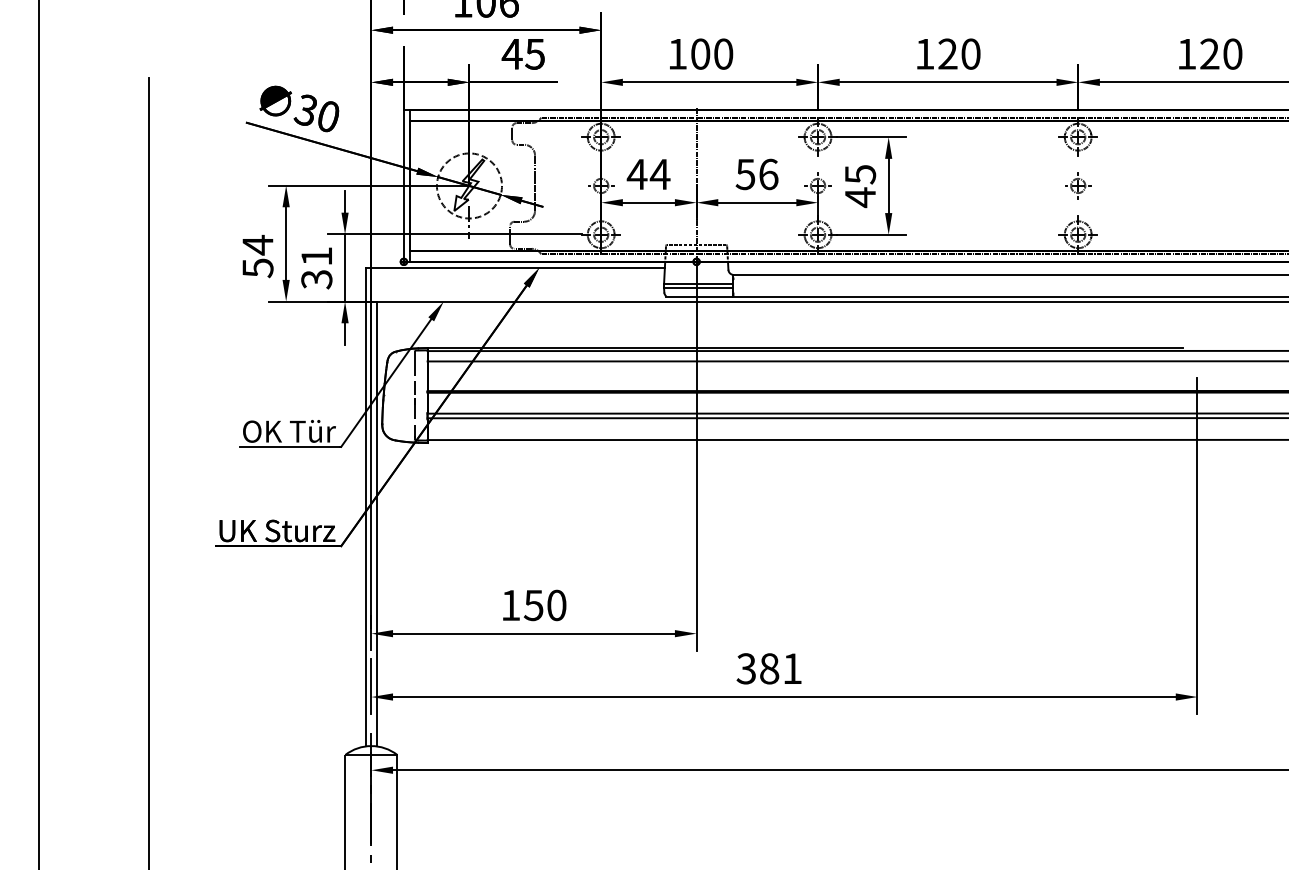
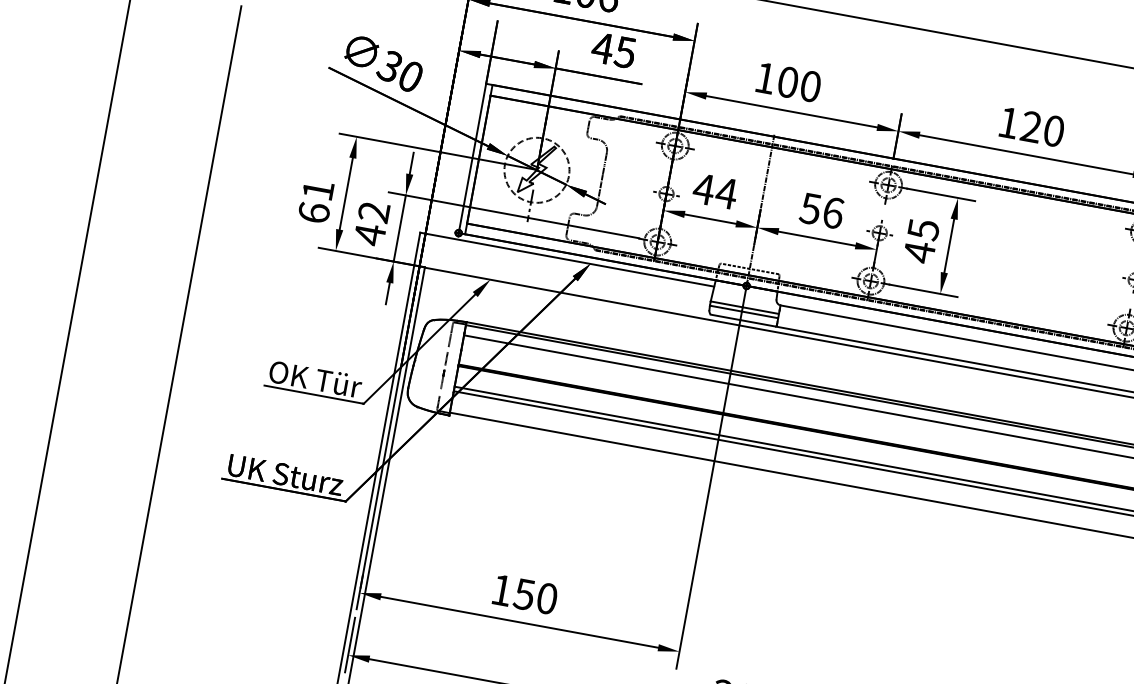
text: (257, 256) -> (315, 201), 54 -> 61
text: (316, 268) -> (371, 223), 31 -> 42

